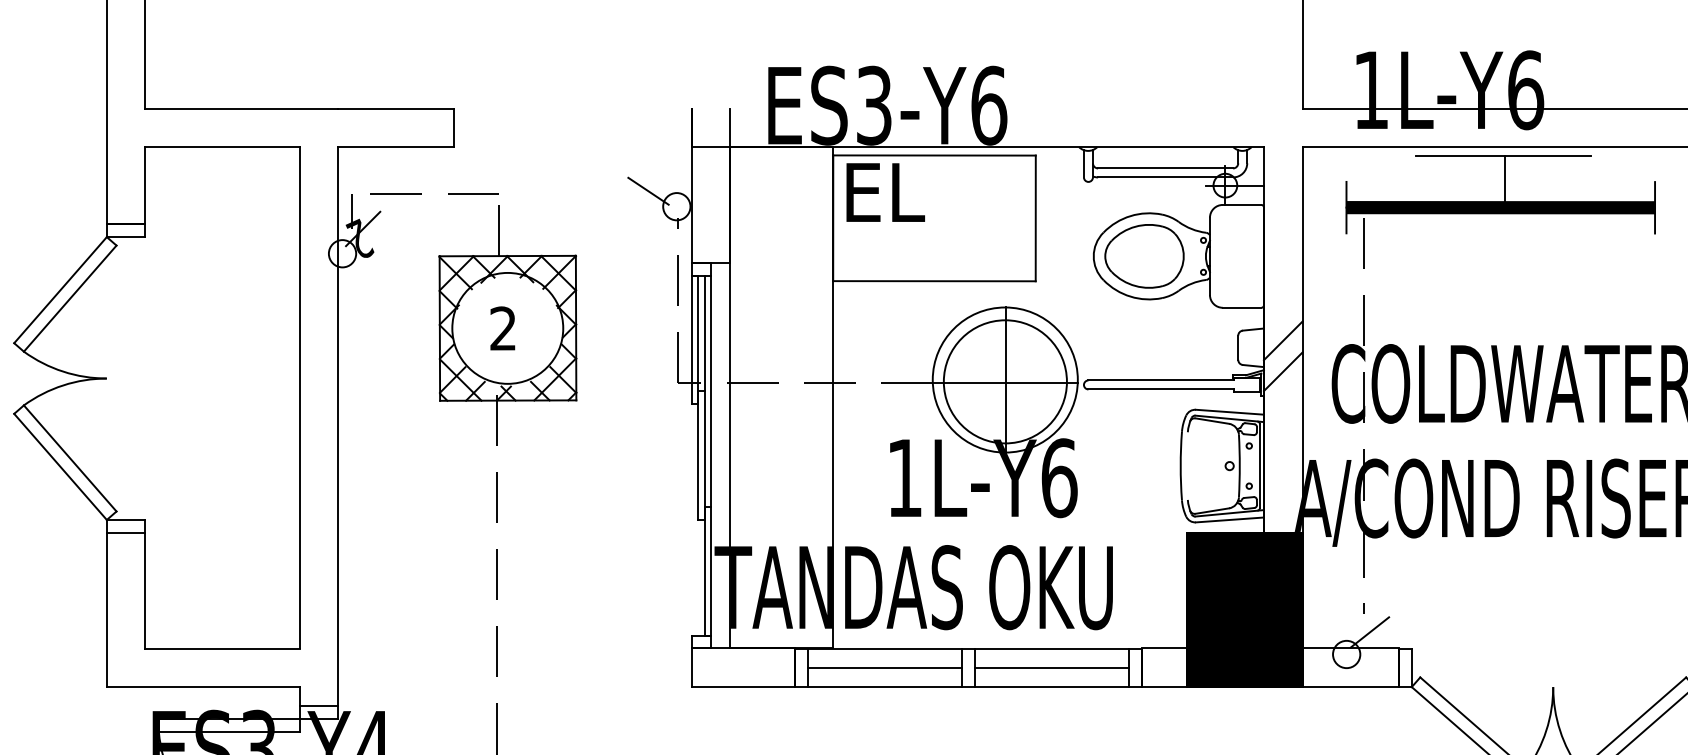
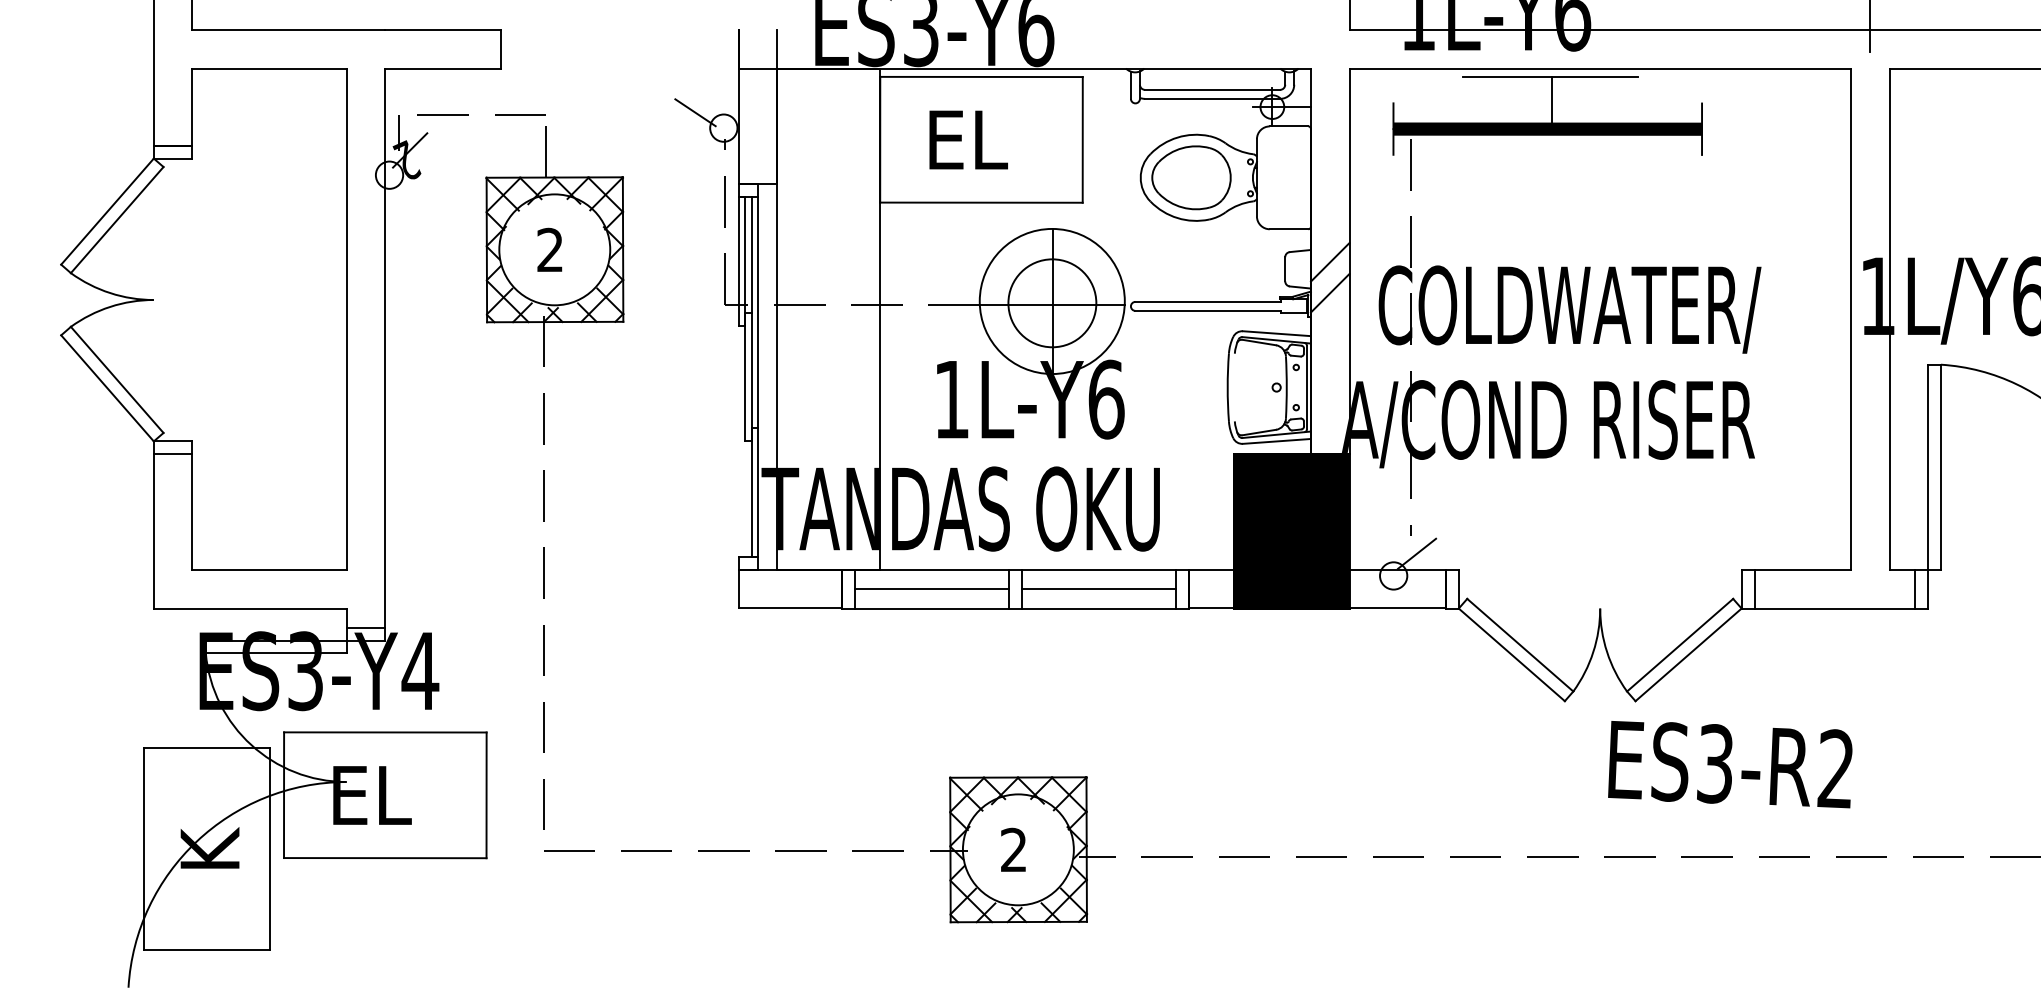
text: (885, 192) -> (968, 139), moved
circle: (1005, 382) -> (1052, 303), size x0.71

